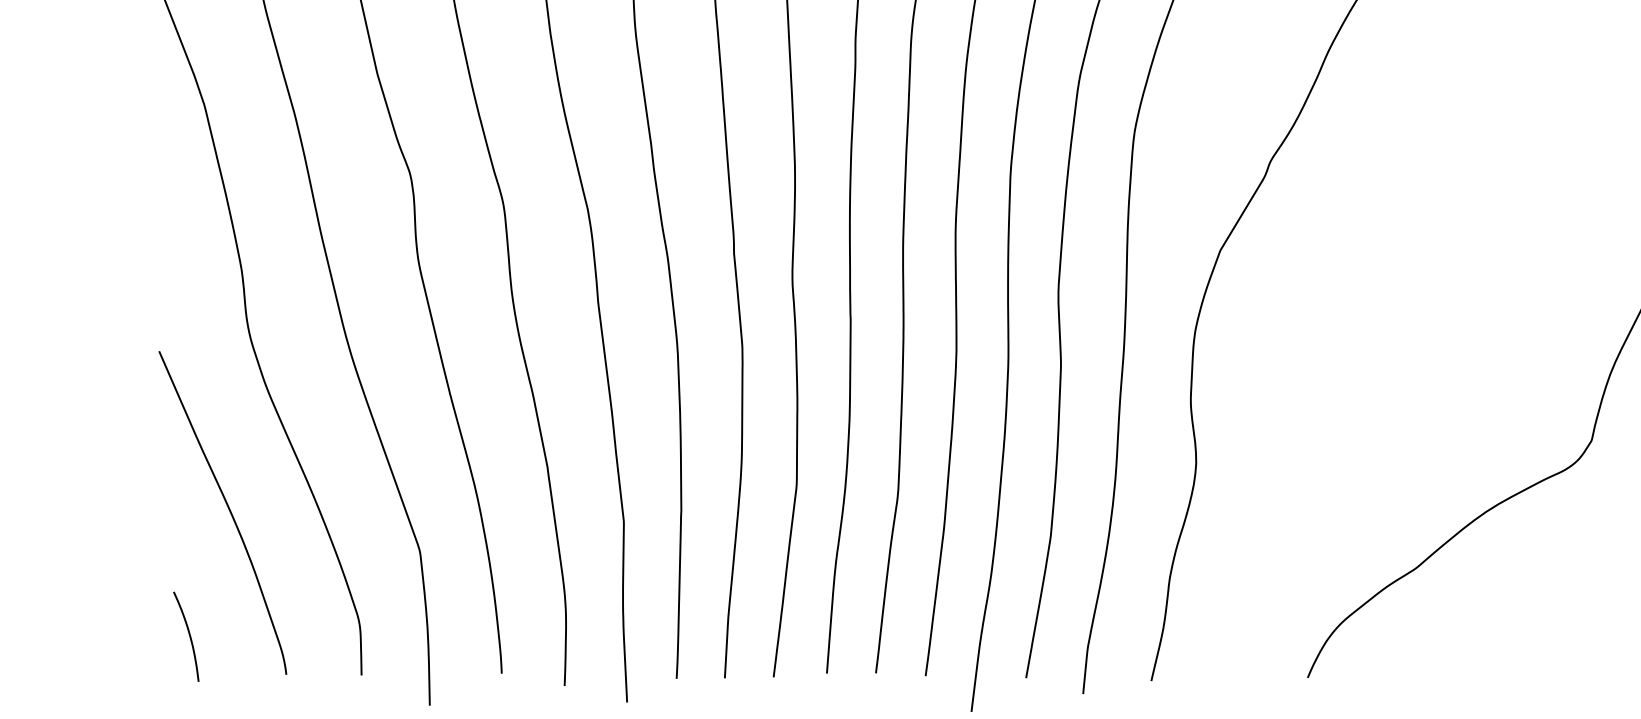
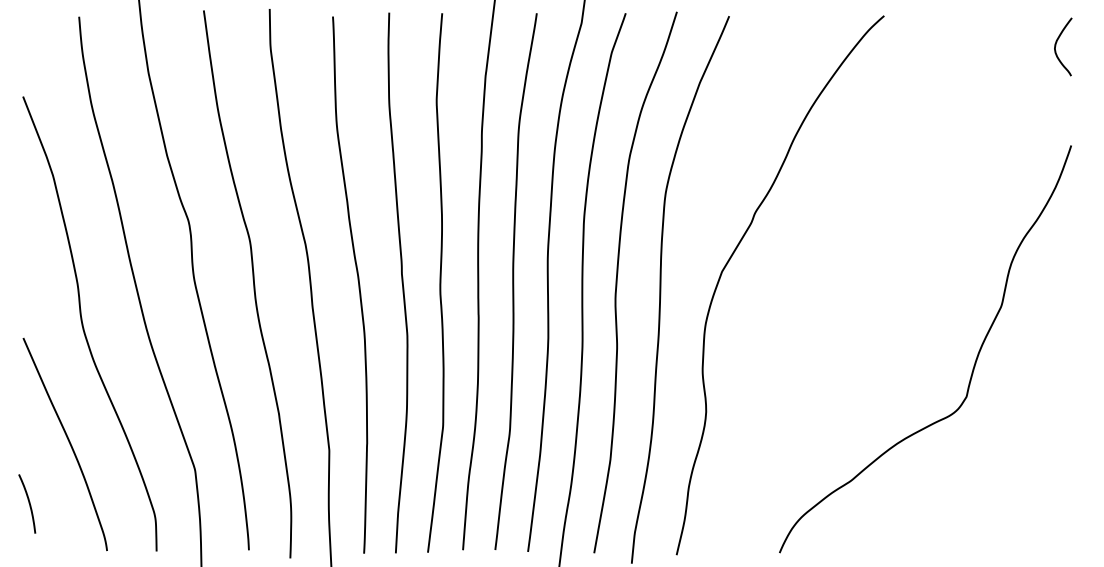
curve: (188, 636) -> (28, 503), moved

